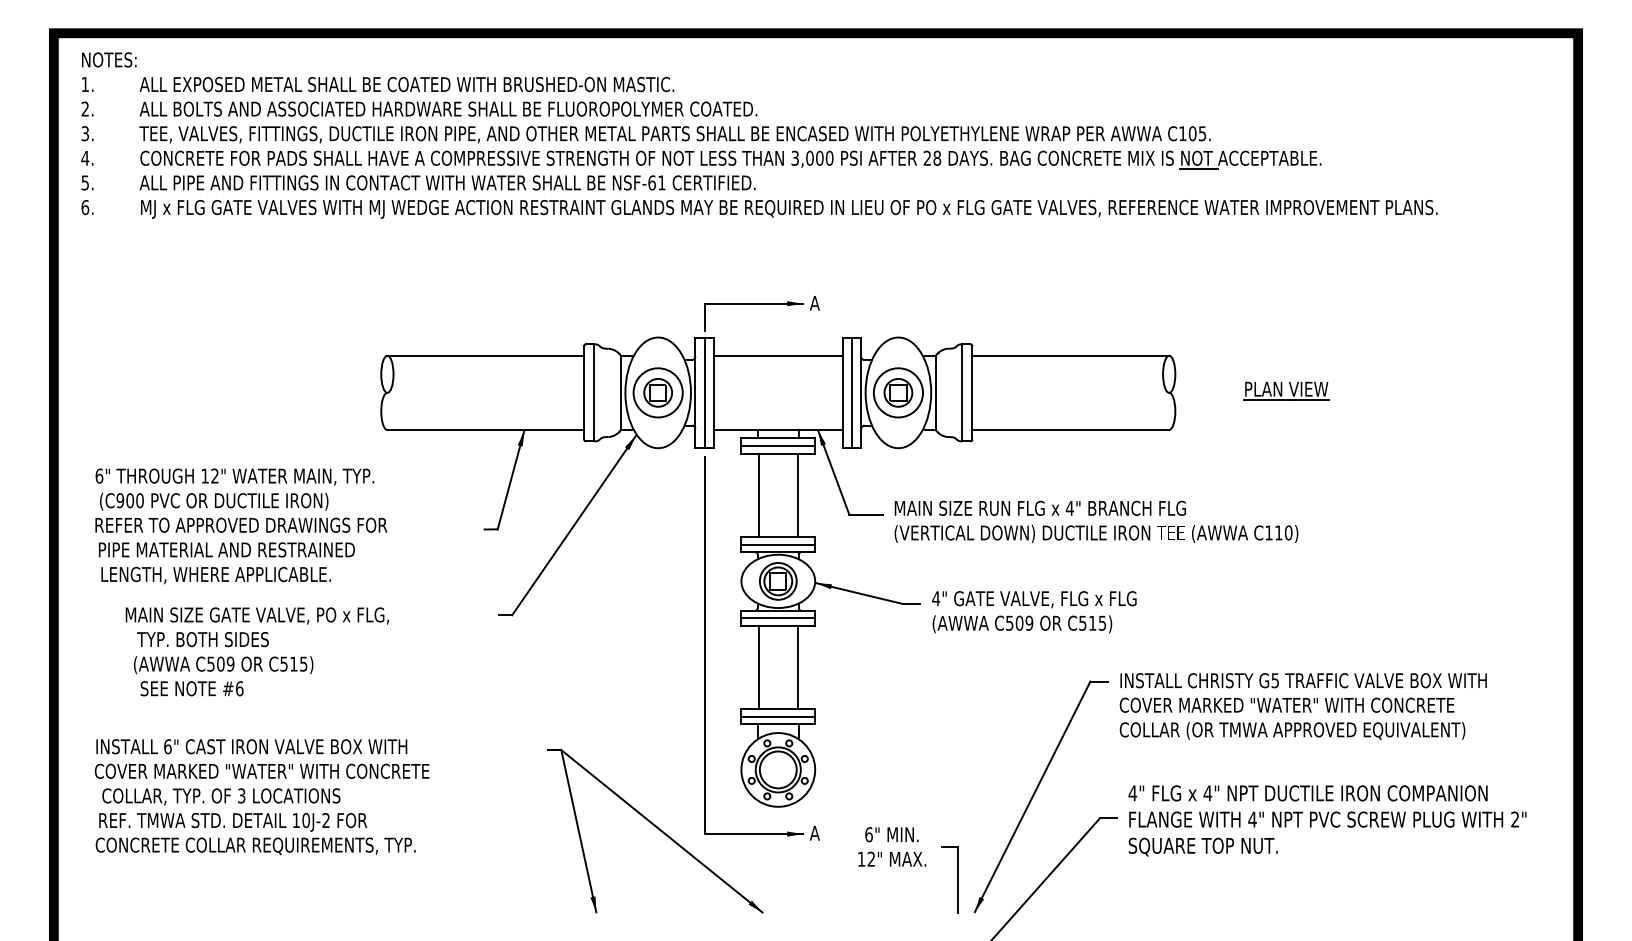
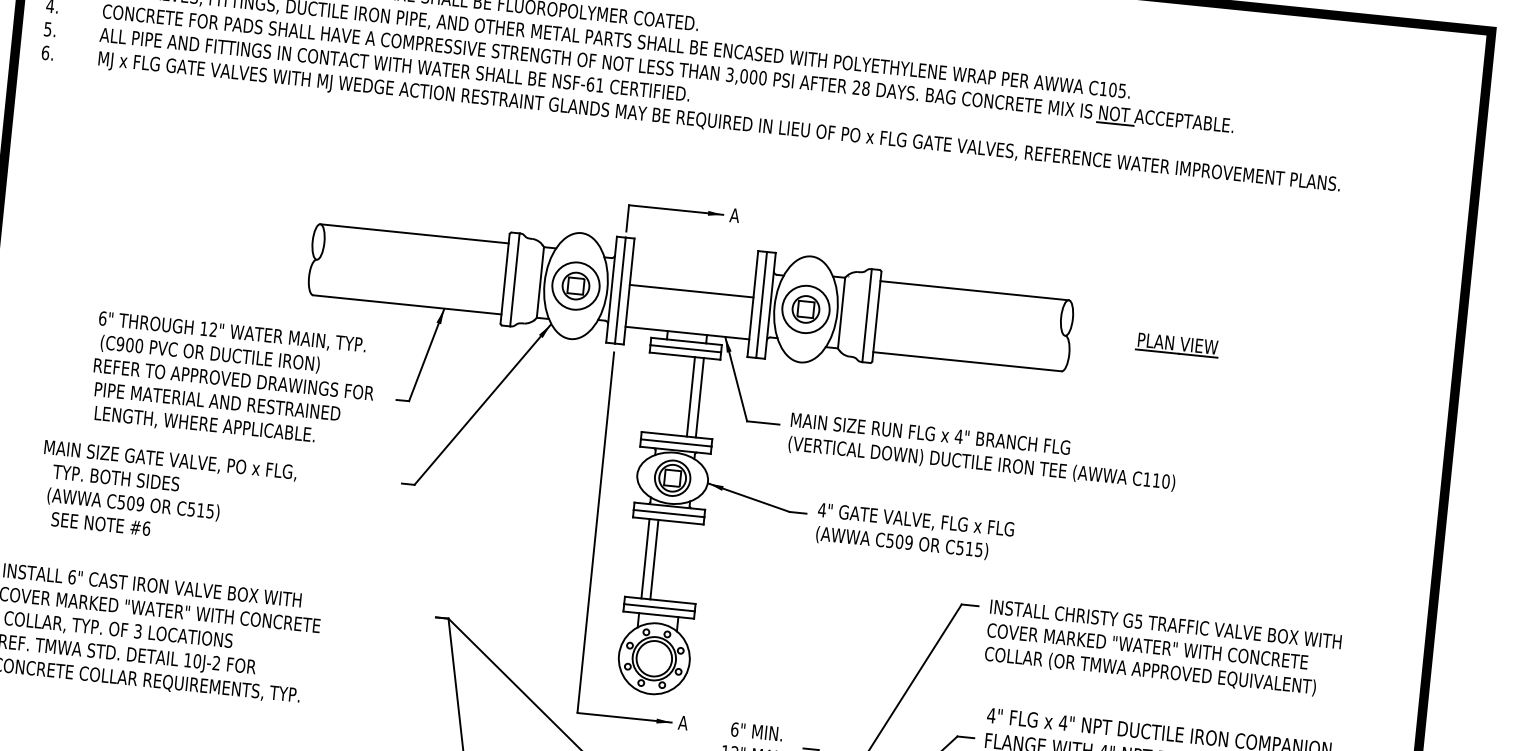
line: (777, 356) -> (690, 291), moved
line: (758, 494) -> (690, 396), moved
text: (241, 526) -> (233, 380), moved
line: (797, 666) -> (654, 558), moved

